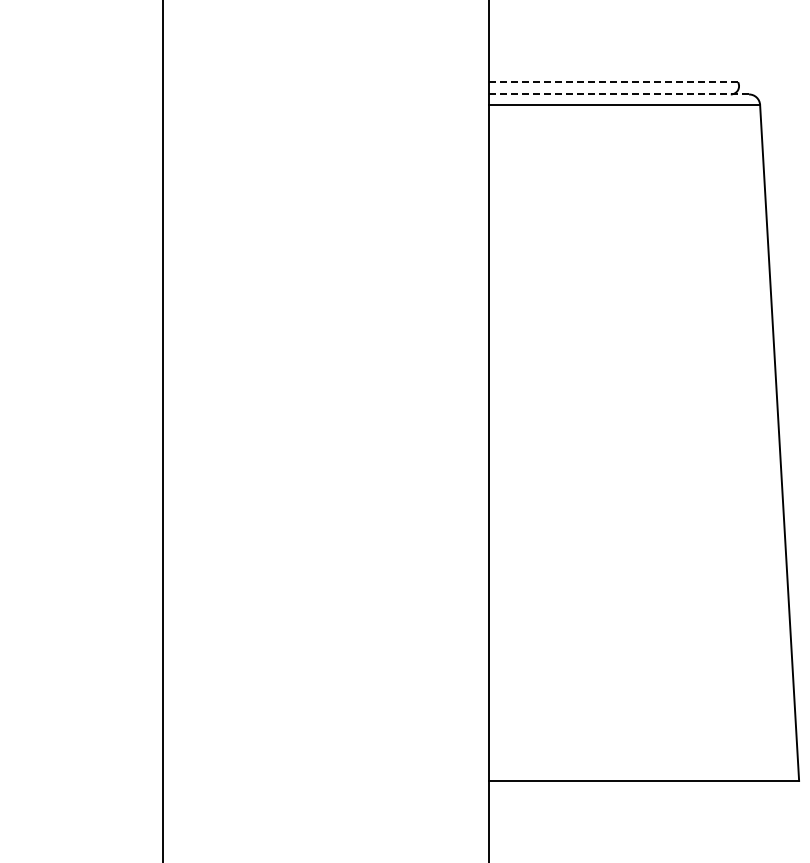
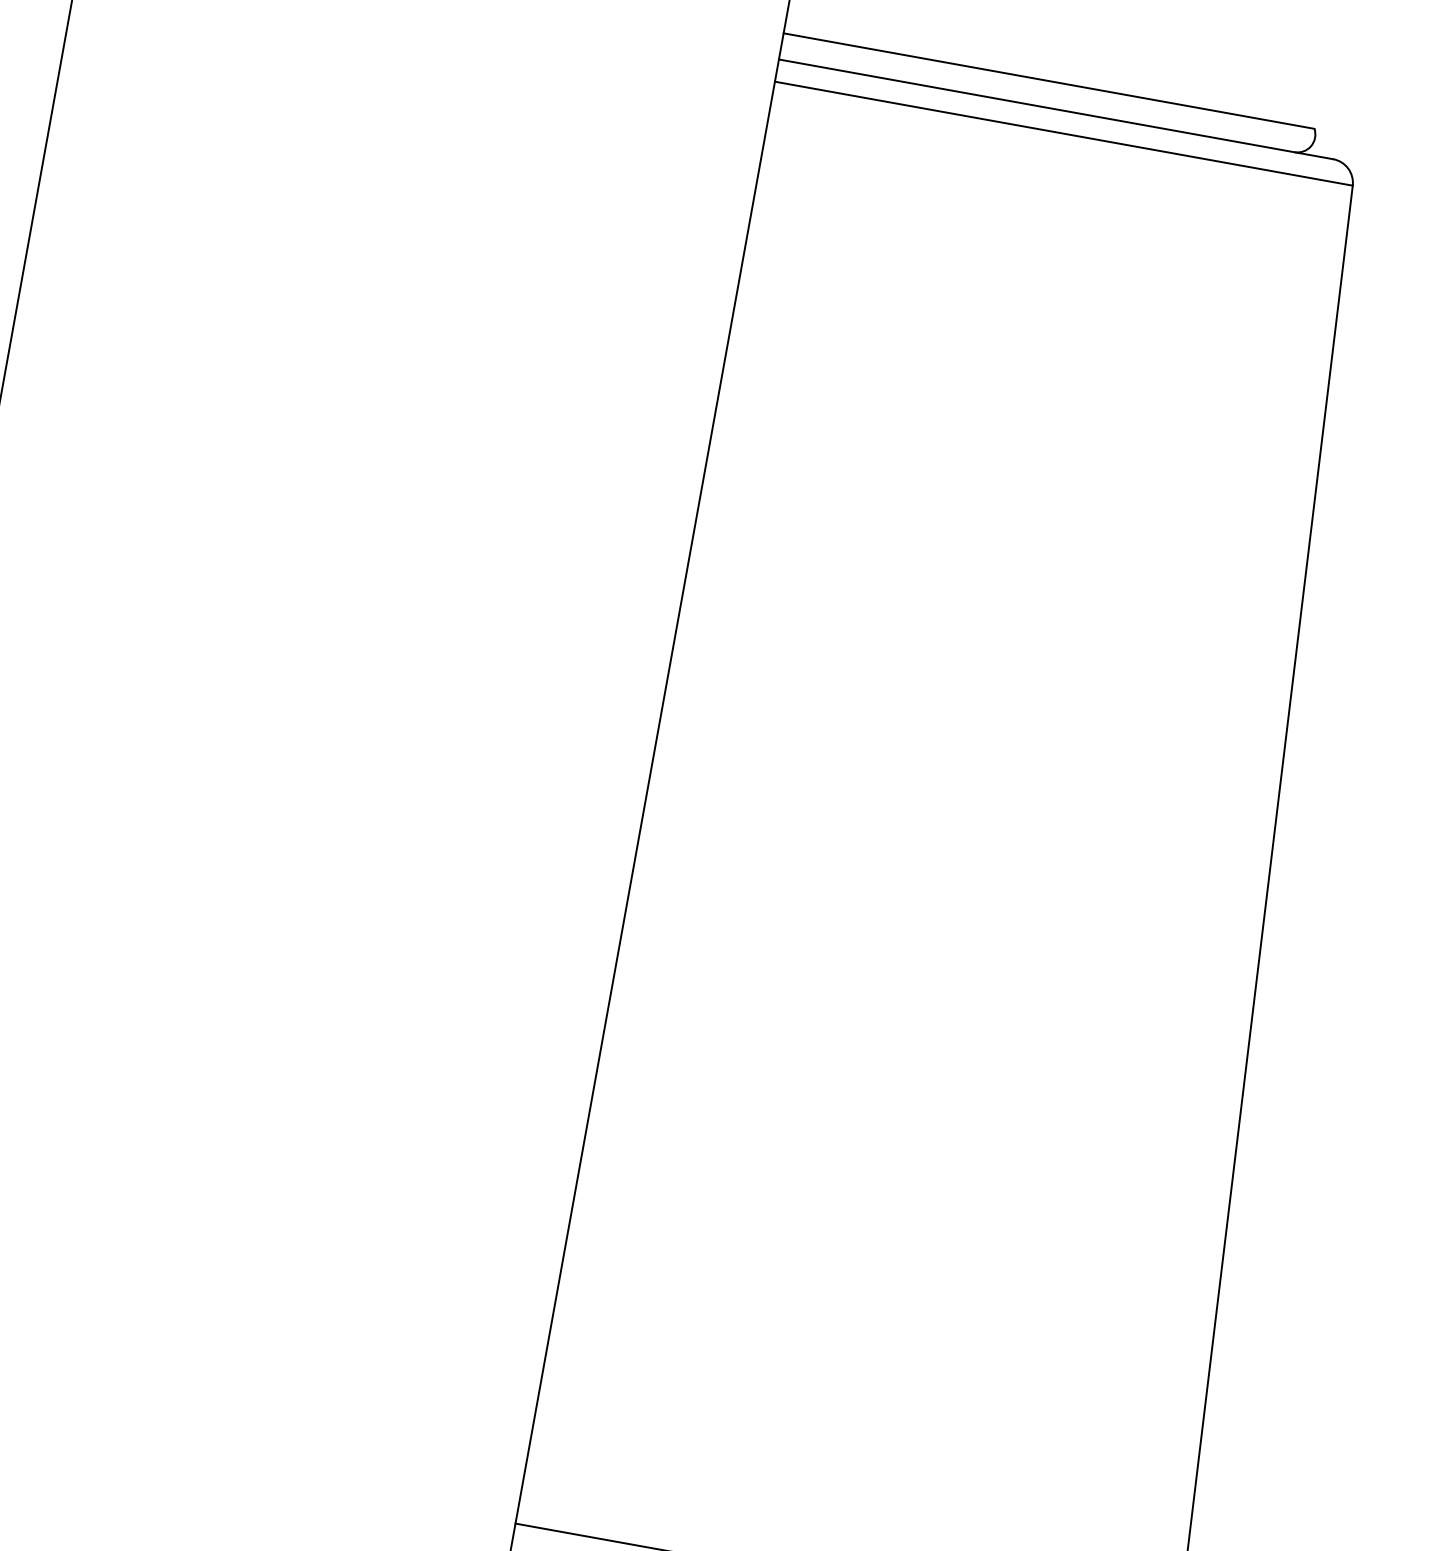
line: (614, 82) -> (1050, 82), dashed -> solid
line: (619, 94) -> (1056, 109), dashed -> solid

